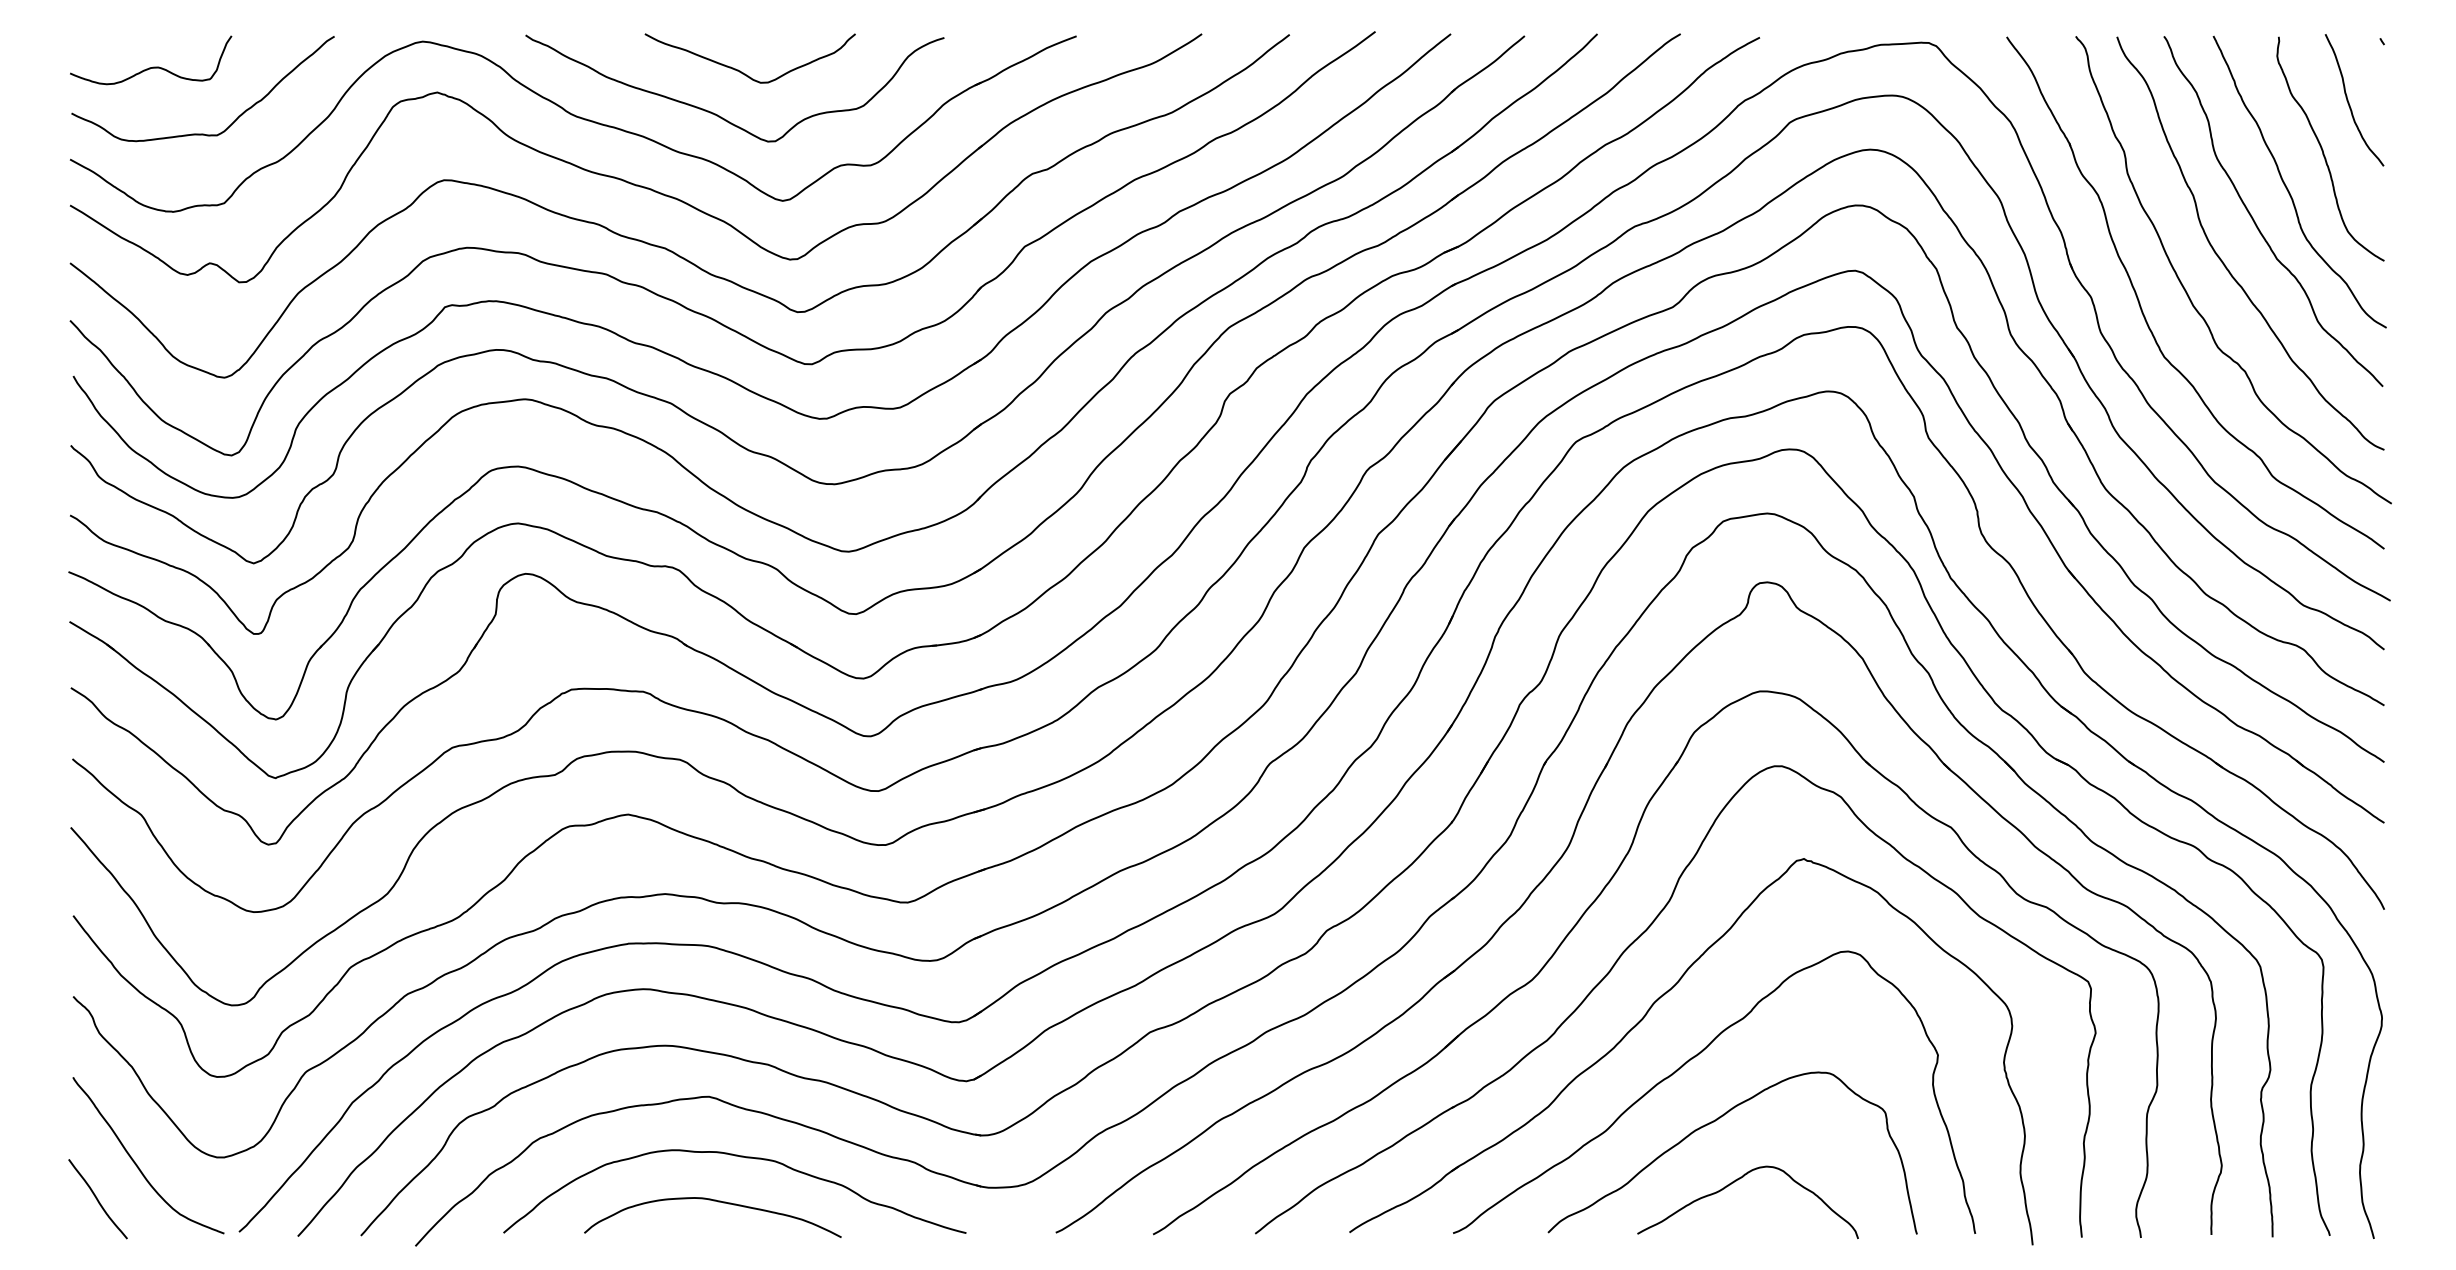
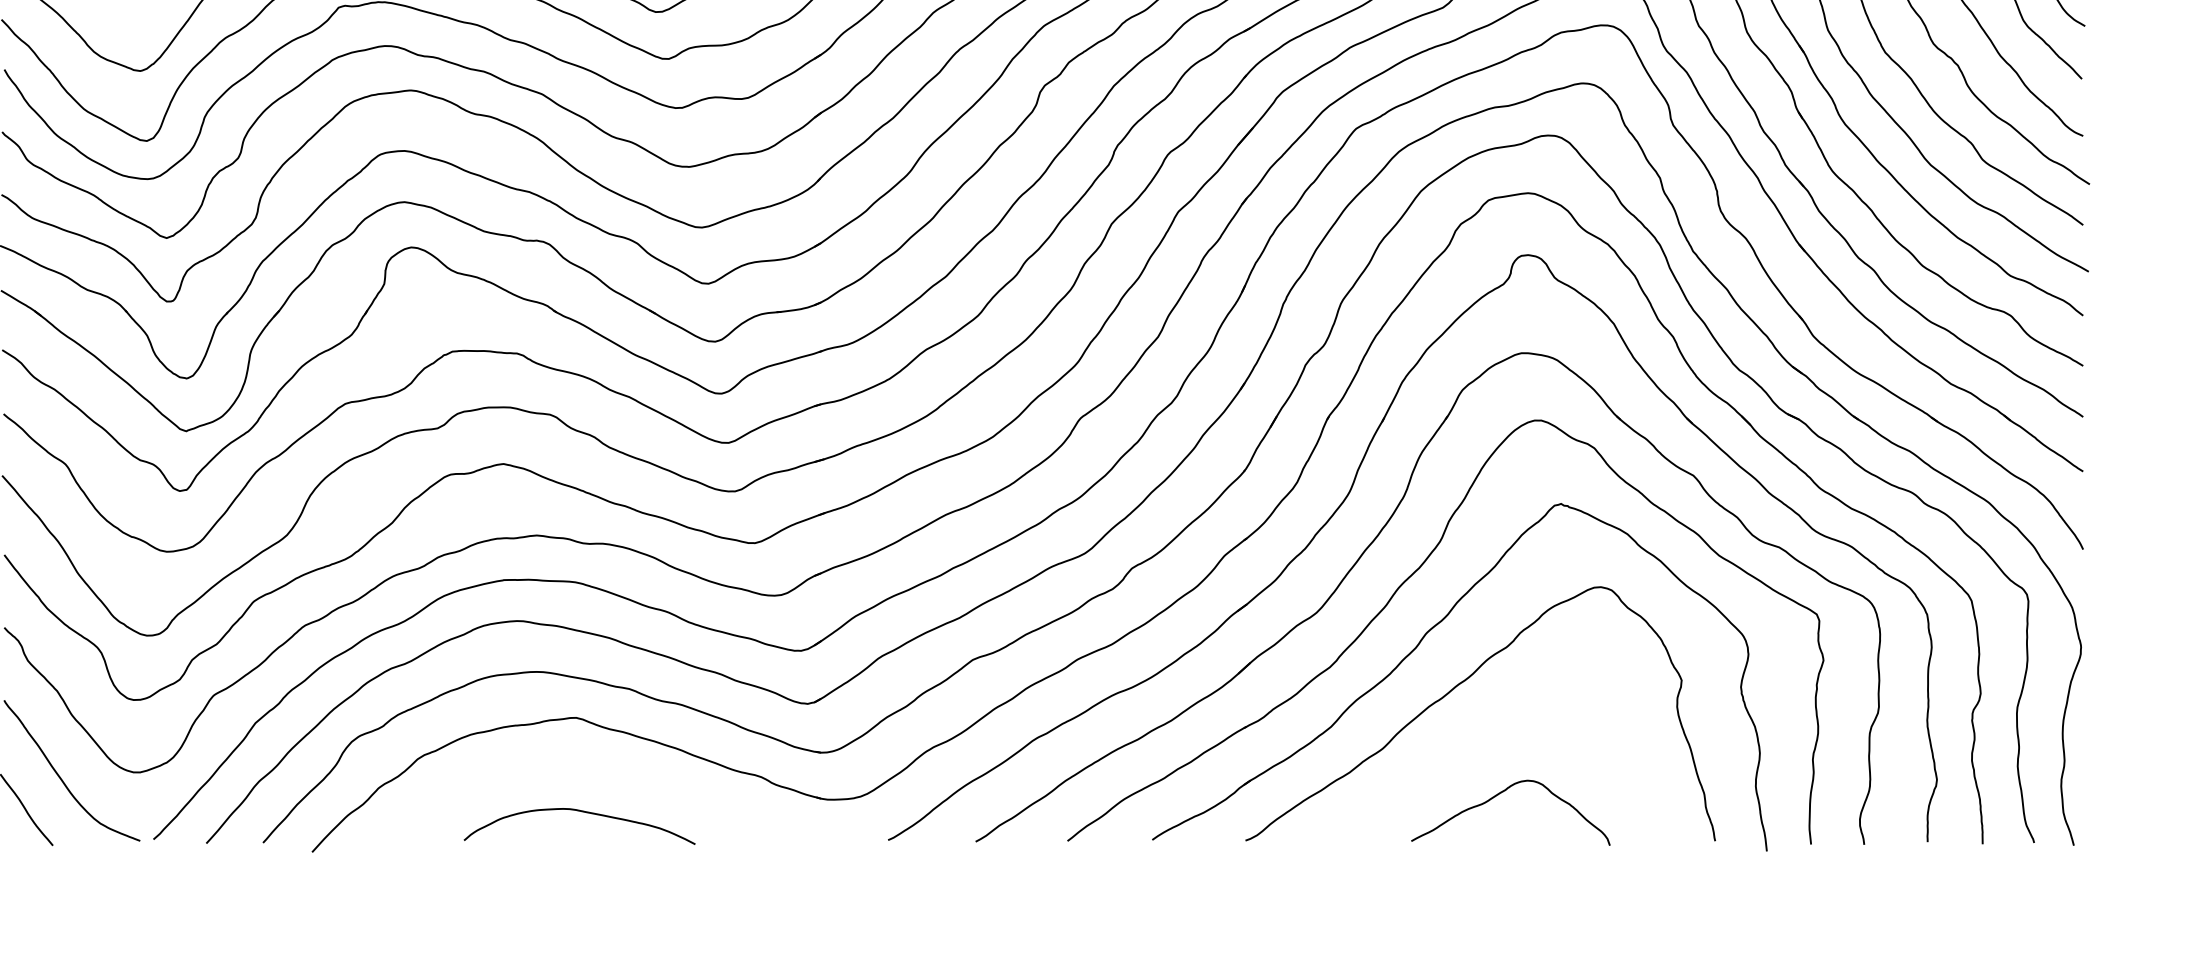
curve: (1714, 1122) -> (1480, 740), removed
curve: (740, 1157) -> (604, 772), removed

